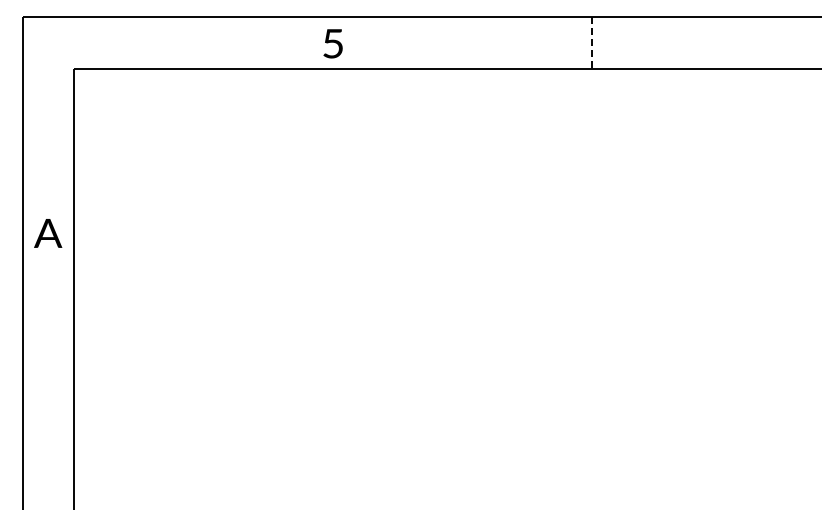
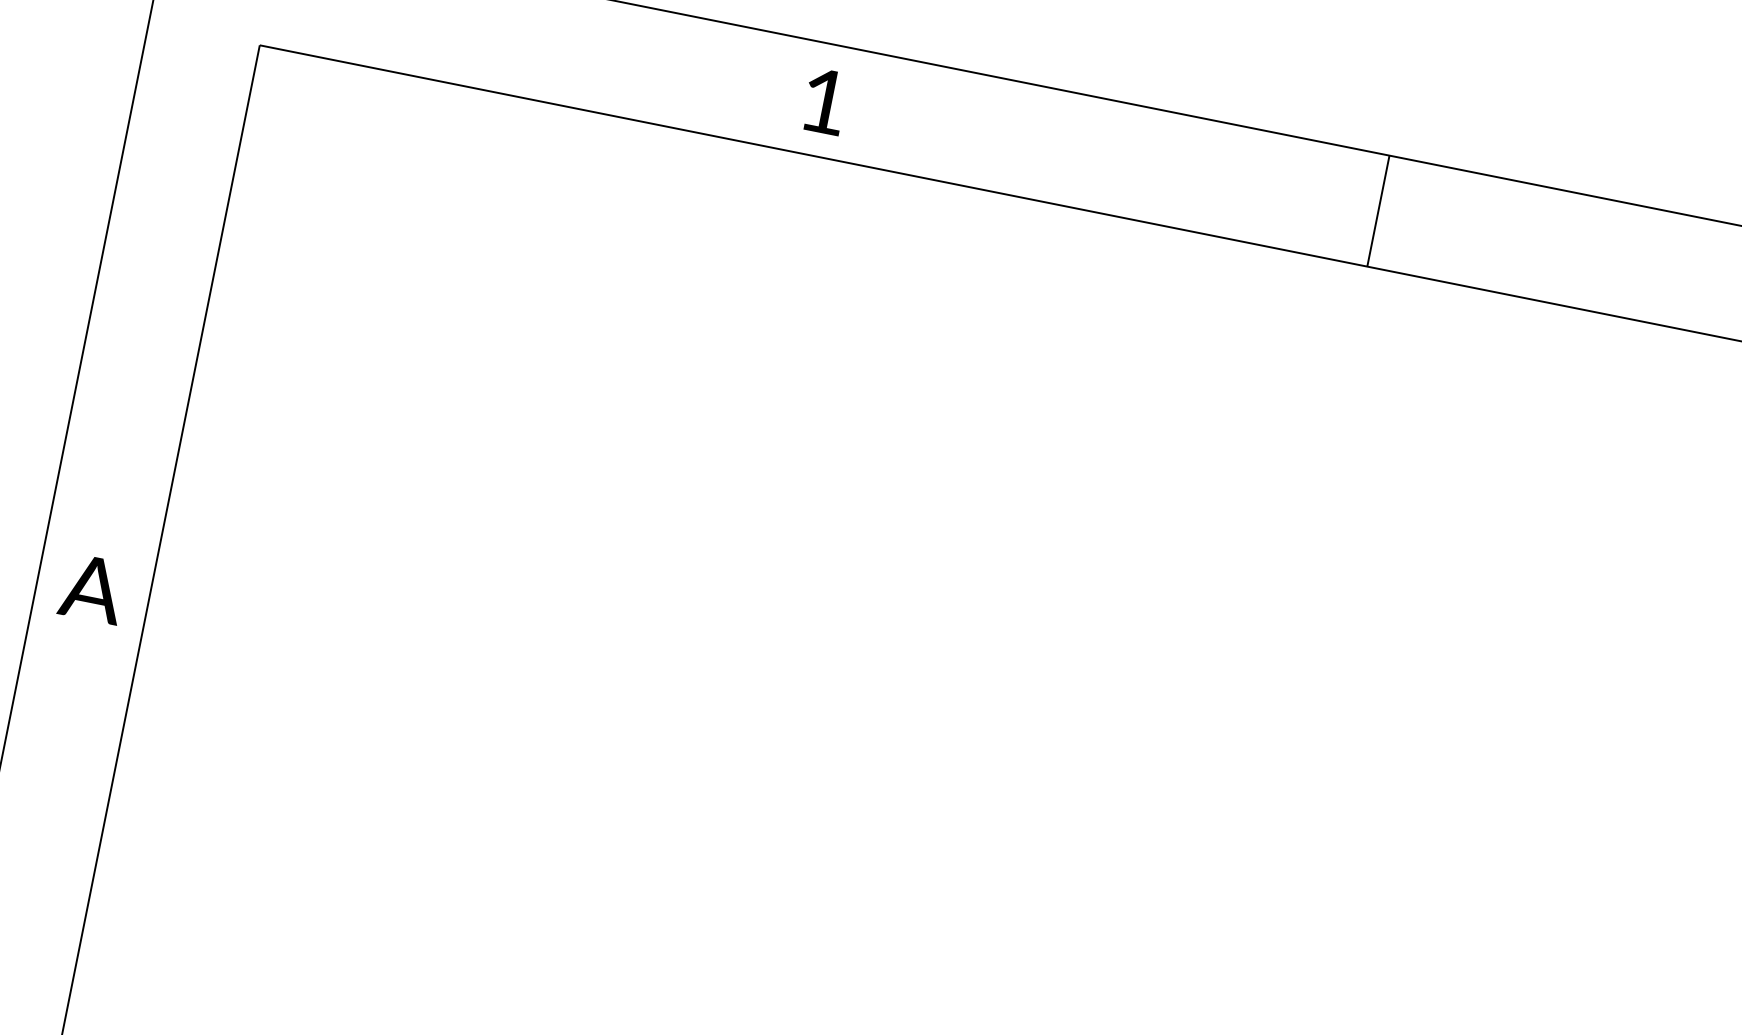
text: (332, 43) -> (823, 100), 5 -> 1
line: (591, 43) -> (1377, 211), dashed -> solid
text: (48, 233) -> (93, 589), moved

